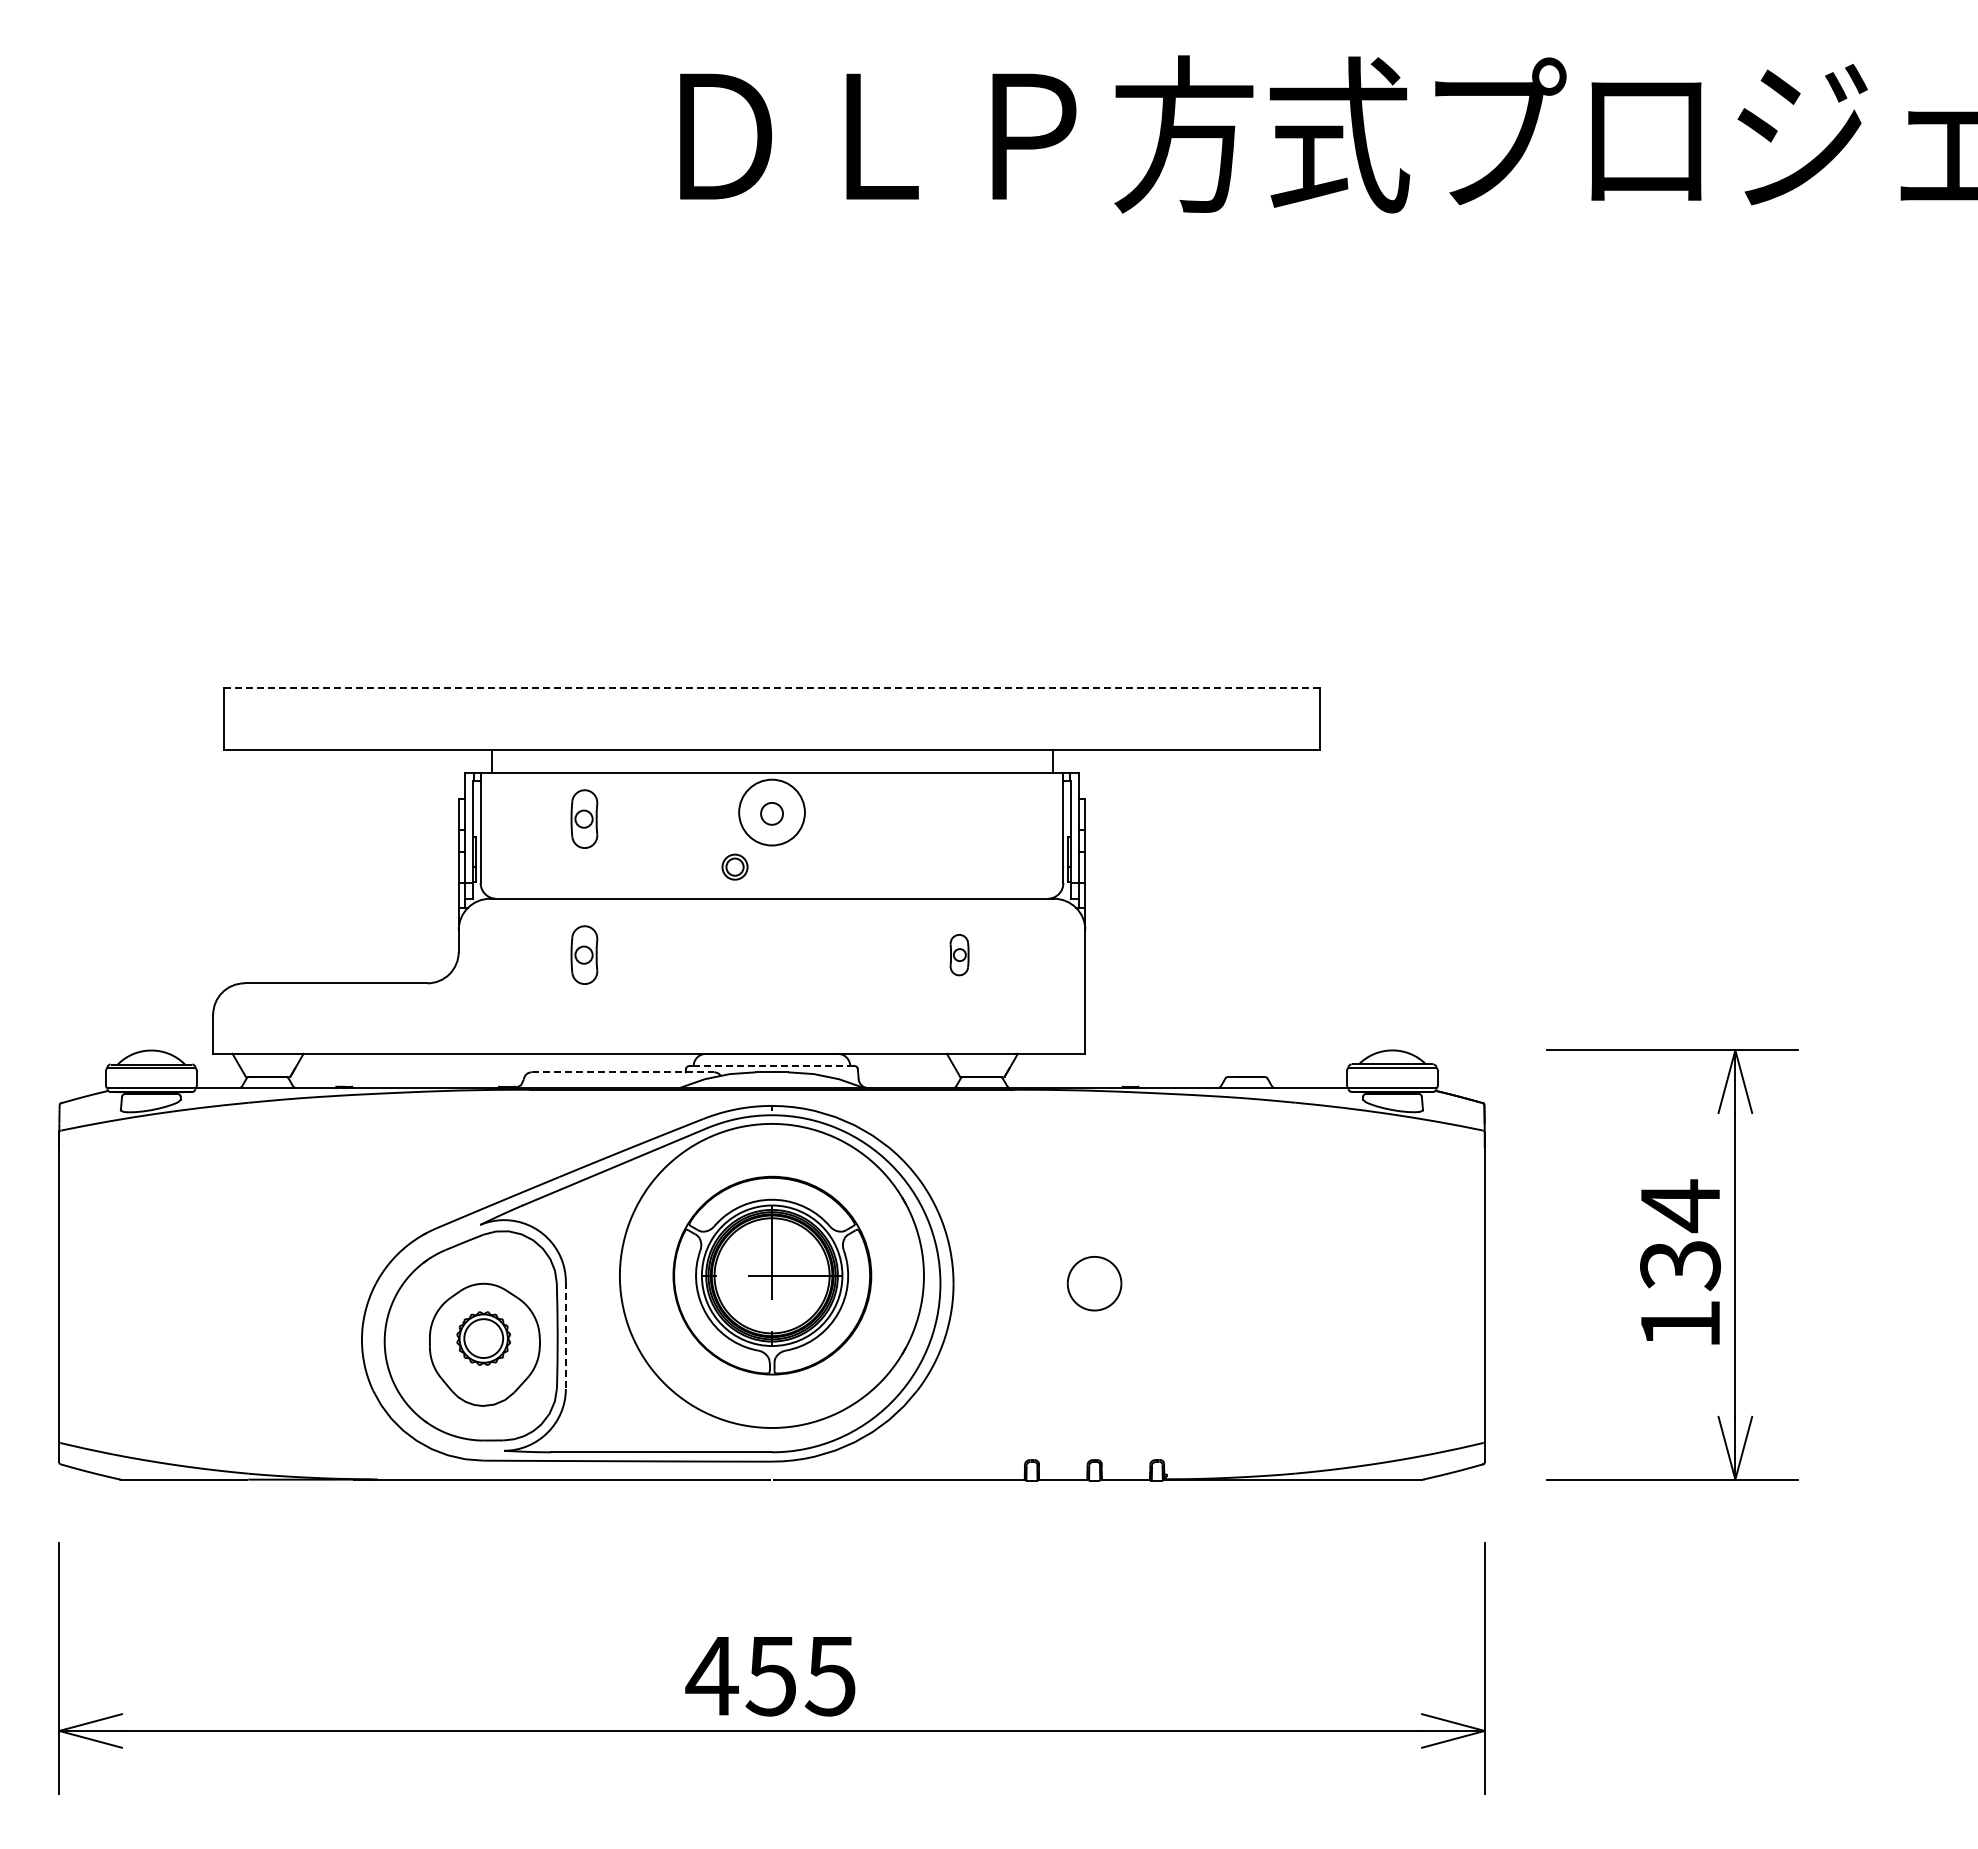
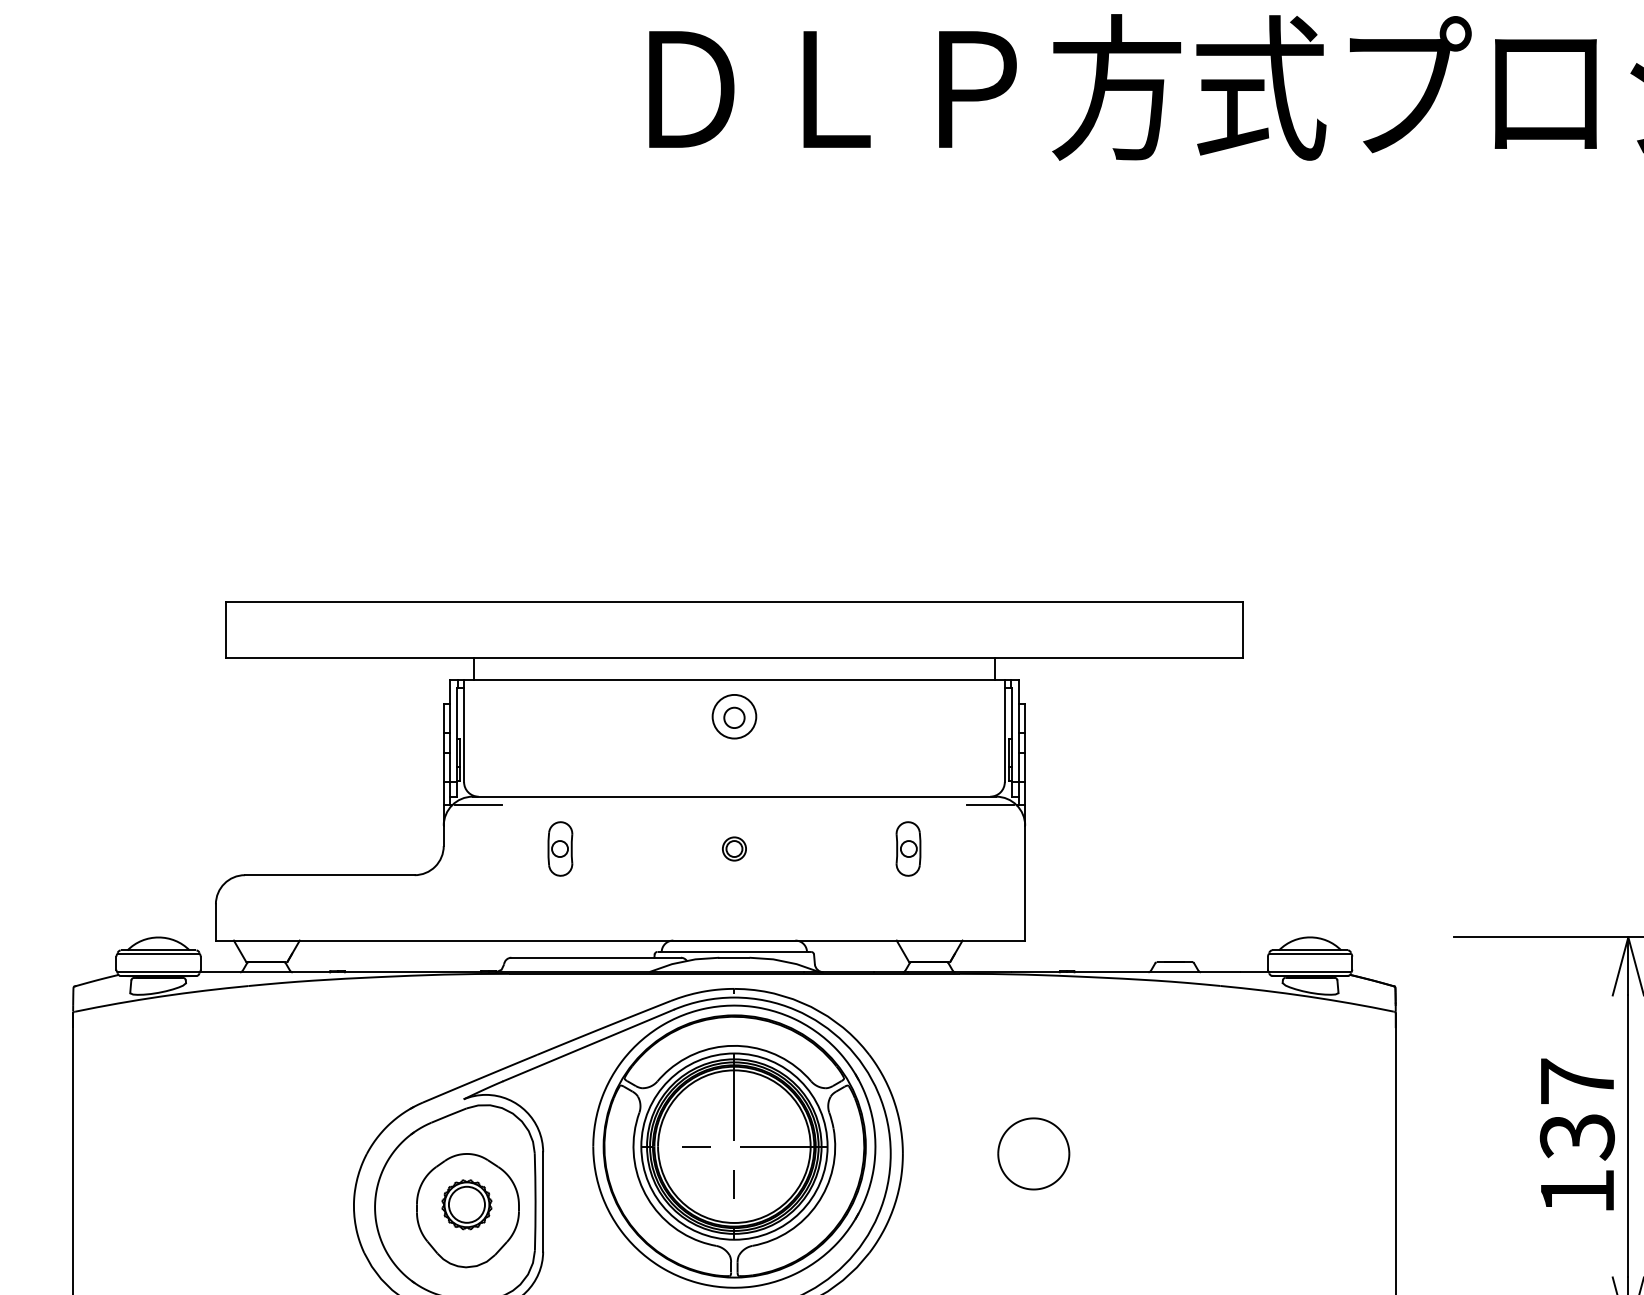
line: (771, 688) -> (733, 601), dashed -> solid
circle: (771, 812) -> (733, 716), size x0.71
part: (584, 818) -> (560, 722), removed
part: (734, 866) -> (733, 848), moved
line: (496, 908) -> (478, 805), added
line: (1047, 908) -> (990, 805), added
part: (959, 954) -> (908, 848), size x1.43
line: (771, 1066) -> (733, 952), dashed -> solid
line: (623, 1072) -> (596, 957), dashed -> solid
text: (1680, 1206) -> (1577, 1082), 134 -> 137
part: (772, 1275) -> (734, 1146), size x1.43
part: (1094, 1283) -> (1033, 1153), size x1.43
line: (565, 1335) -> (542, 1201), dashed -> solid

